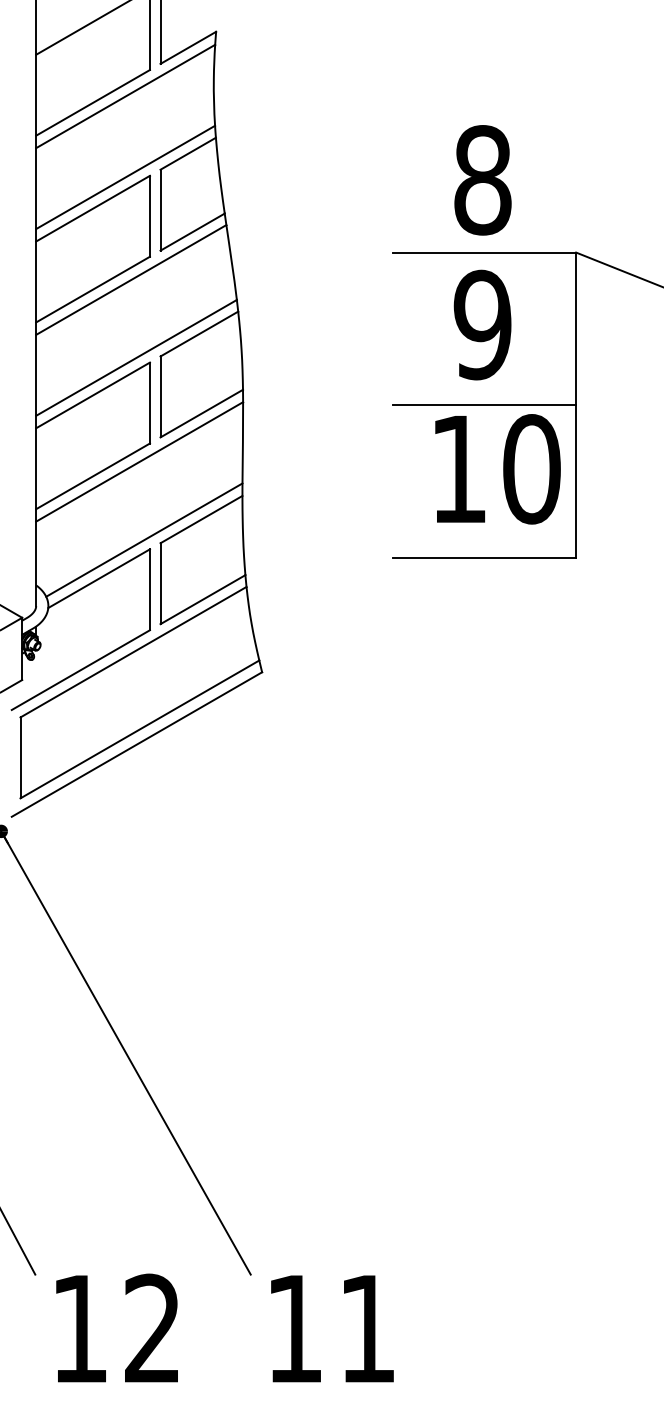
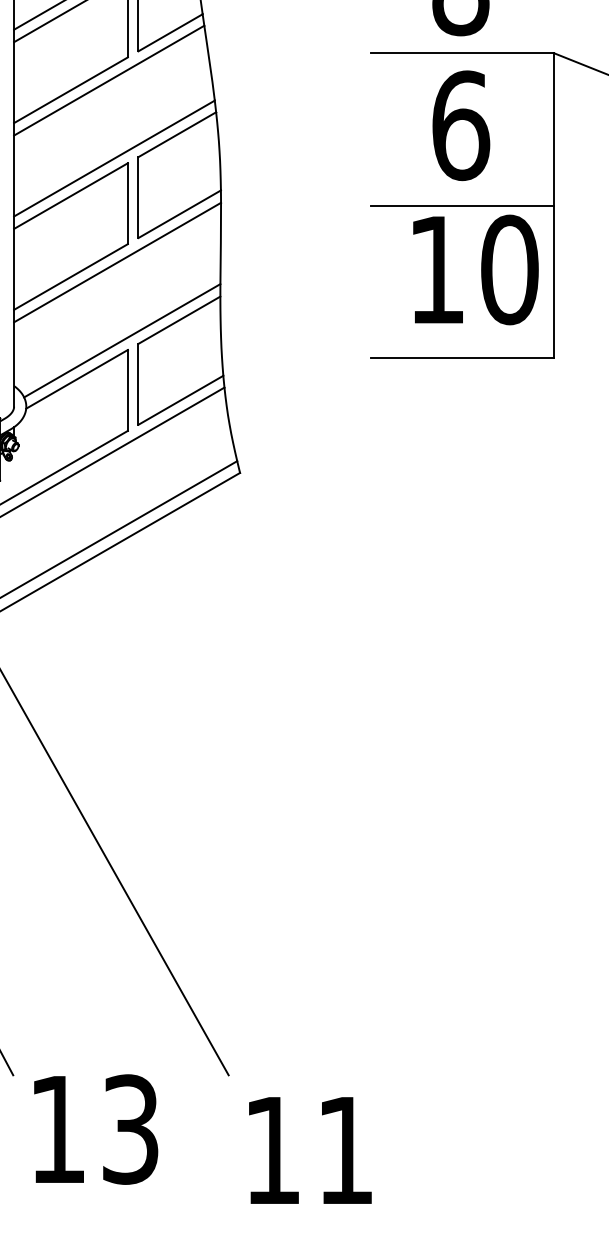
text: (482, 324) -> (460, 125), 9 -> 6
text: (152, 1328) -> (130, 1129), 12 -> 13
text: (332, 1328) -> (310, 1150), moved

